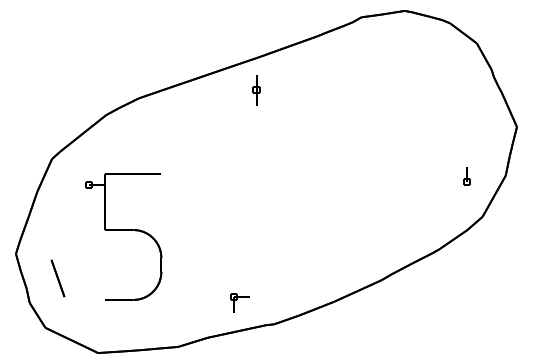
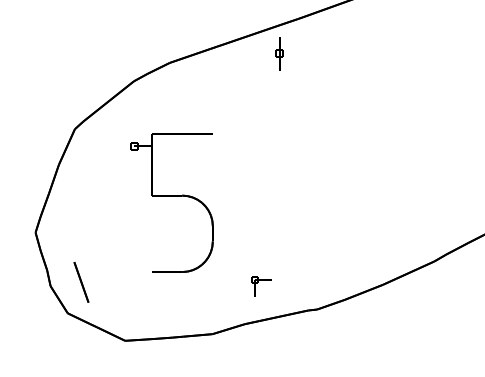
part: (256, 90) -> (279, 54), moved
part: (123, 236) -> (171, 202), moved
line: (57, 278) -> (80, 282), moved
part: (239, 302) -> (260, 285), moved

